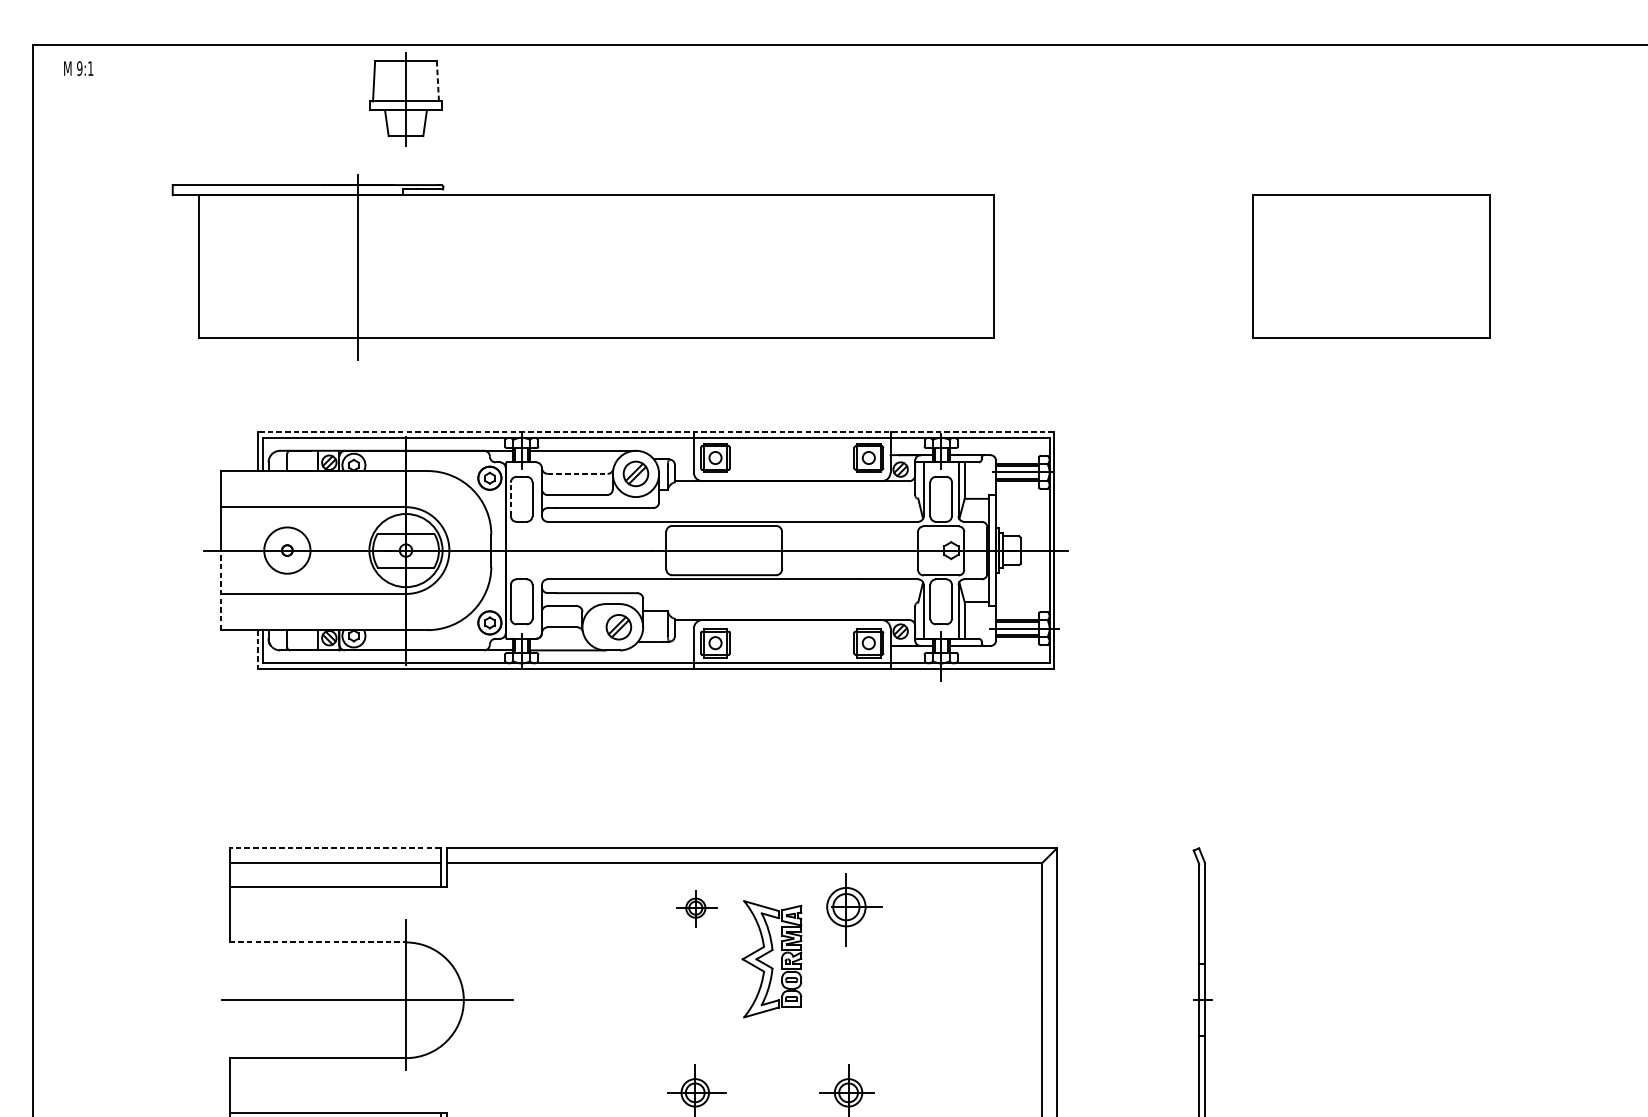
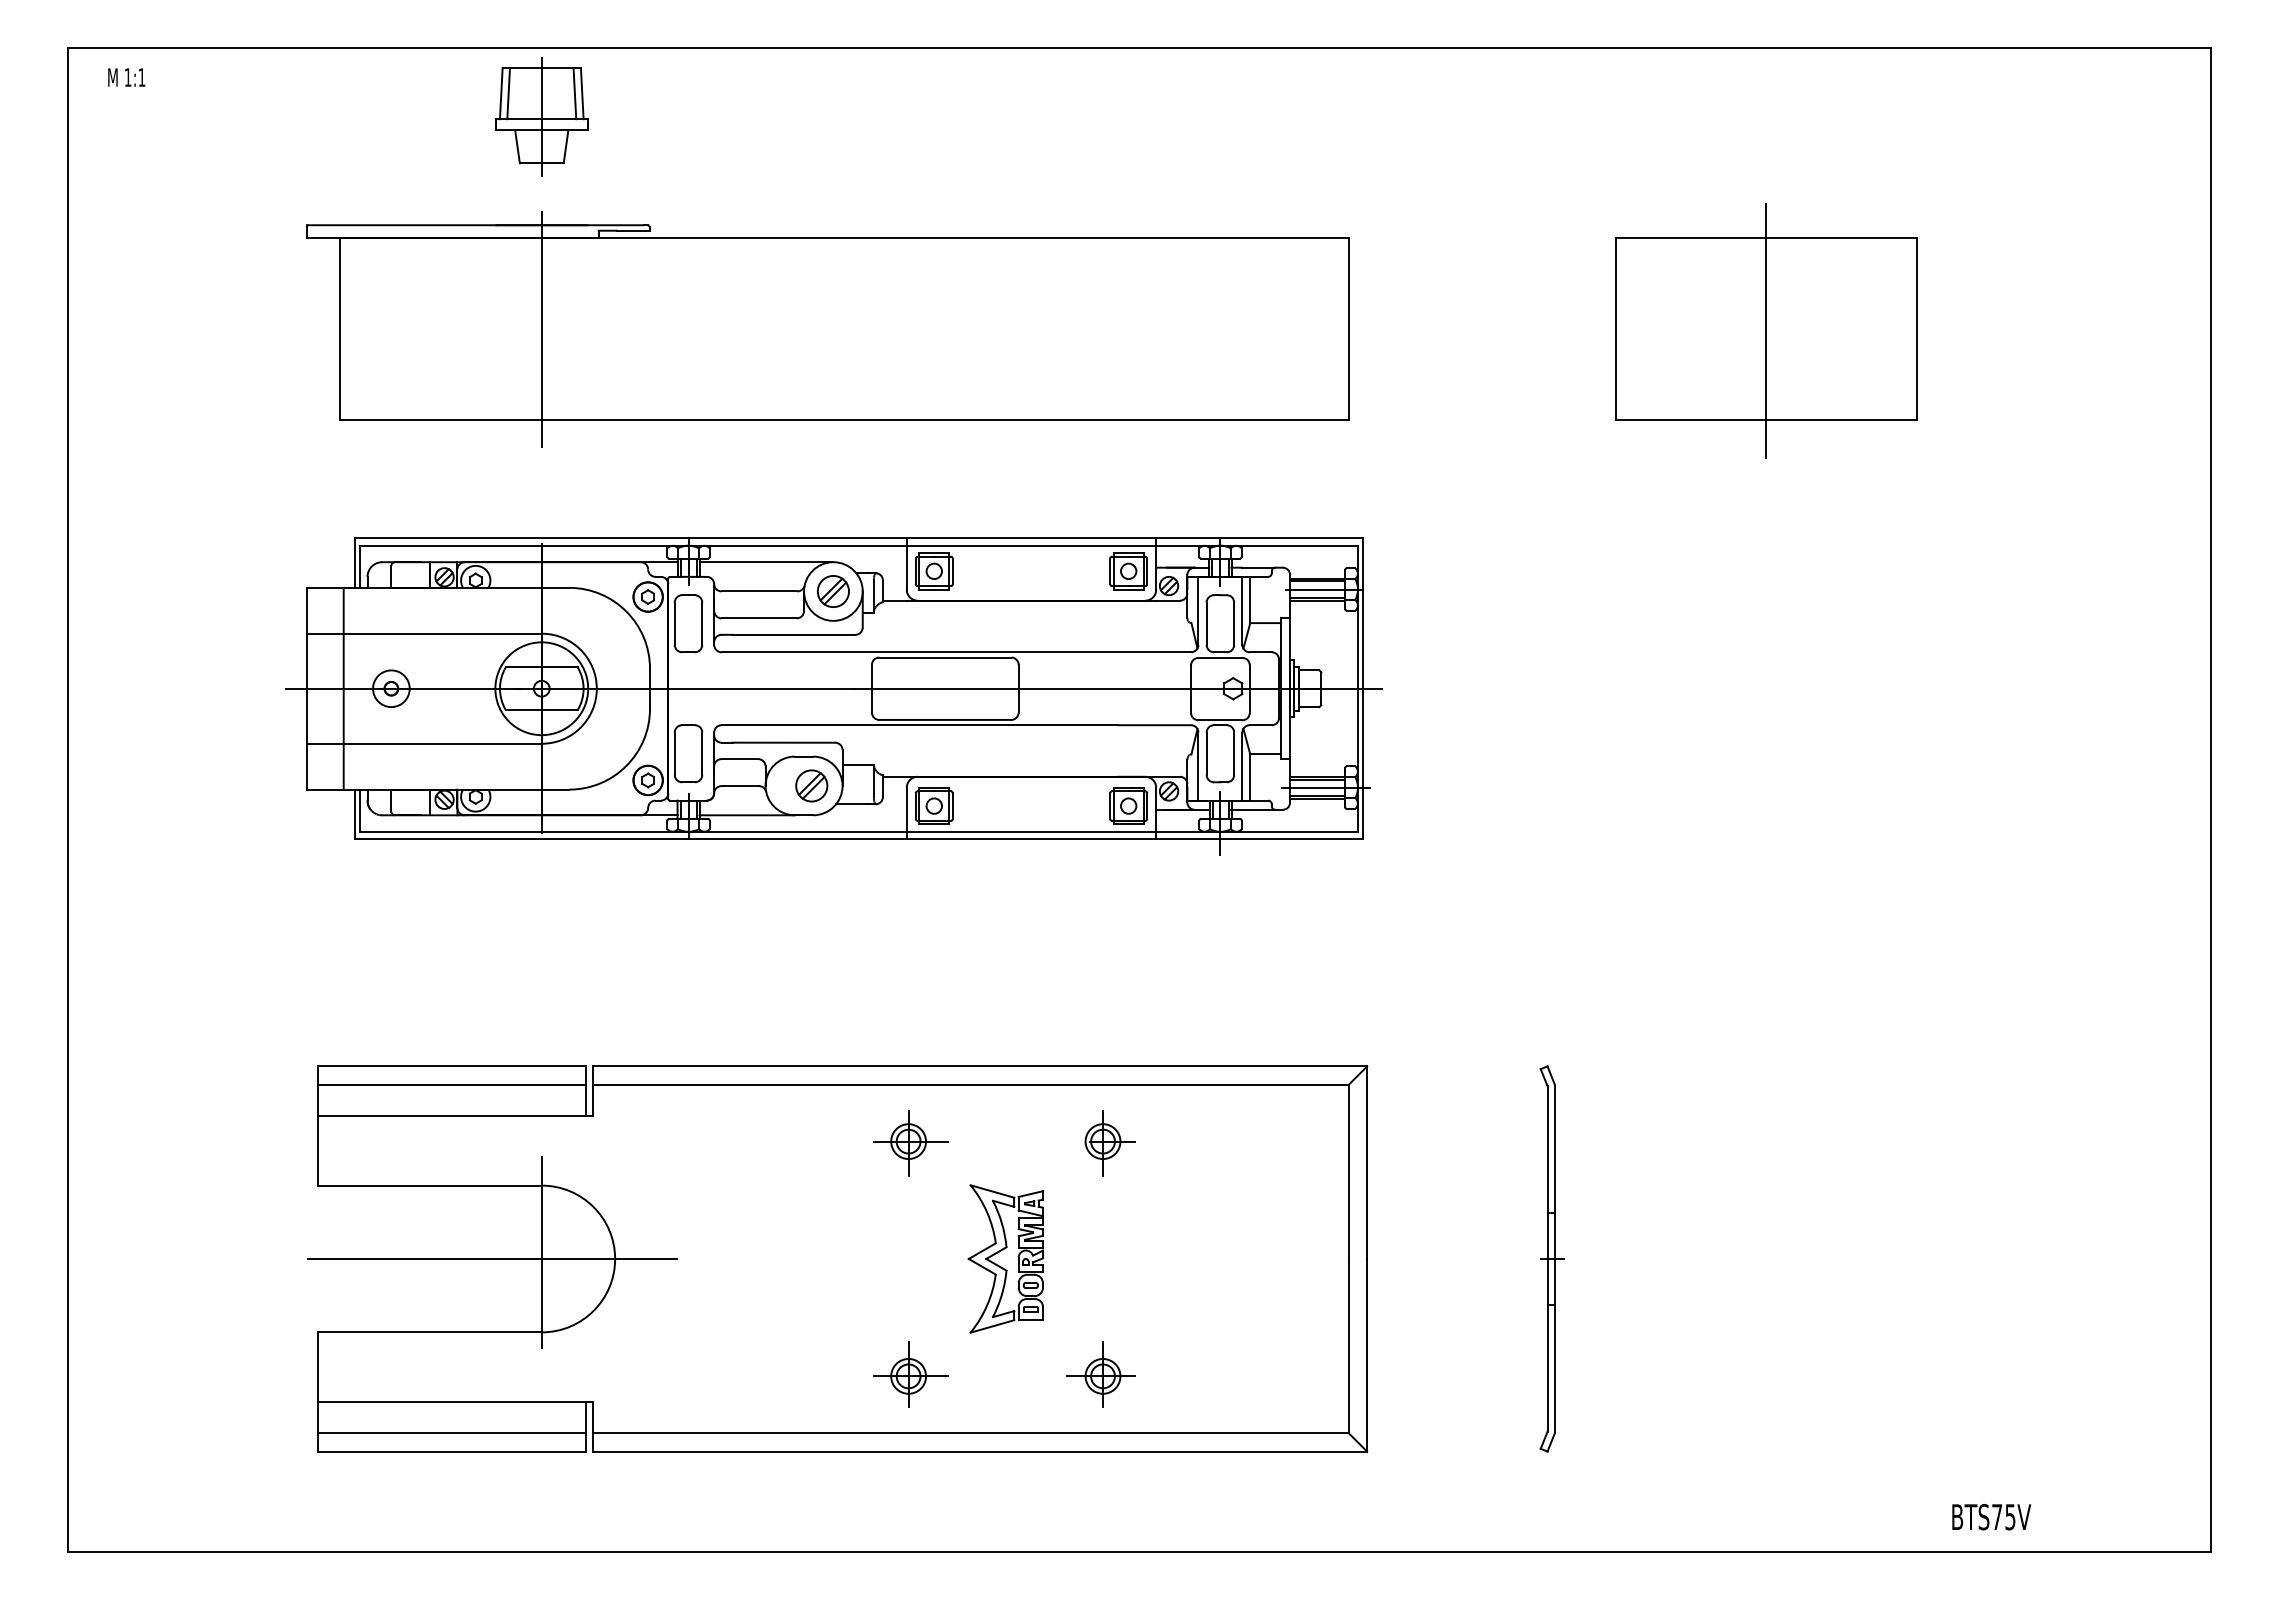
text: (79, 68) -> (127, 77), 9:1 -> 1:1
line: (379, 81) -> (508, 93), added
line: (431, 81) -> (574, 93), added
line: (438, 81) -> (582, 93), dashed -> solid
part: (583, 267) -> (827, 329), moved
line: (1371, 268) -> (1766, 331), added
line: (655, 432) -> (858, 538), dashed -> solid
line: (577, 473) -> (759, 591), dashed -> solid
line: (510, 499) -> (674, 623), dashed -> solid
line: (249, 550) -> (343, 688), added
circle: (287, 550) -> (391, 688), size x0.62
line: (221, 589) -> (307, 738), dashed -> solid
line: (258, 649) -> (354, 814), dashed -> solid
line: (334, 848) -> (451, 1066), dashed -> solid
part: (696, 909) -> (910, 1143), size x1.43
part: (853, 909) -> (1109, 1143), size x0.71
line: (317, 942) -> (429, 1185), dashed -> solid
part: (768, 953) -> (1001, 1251), moved

